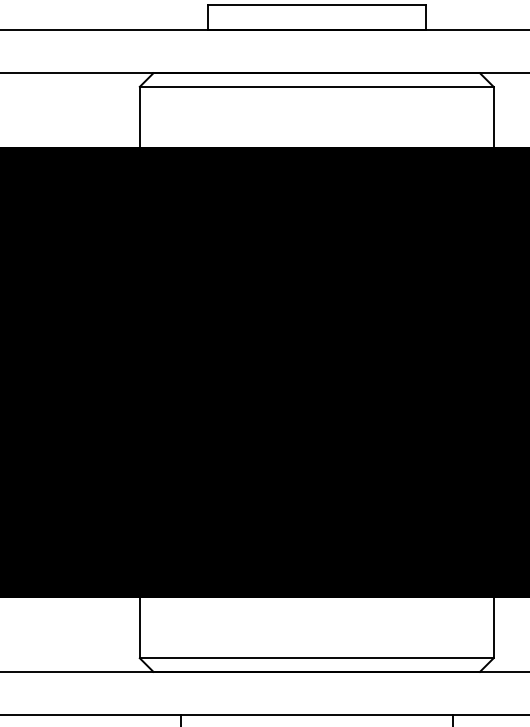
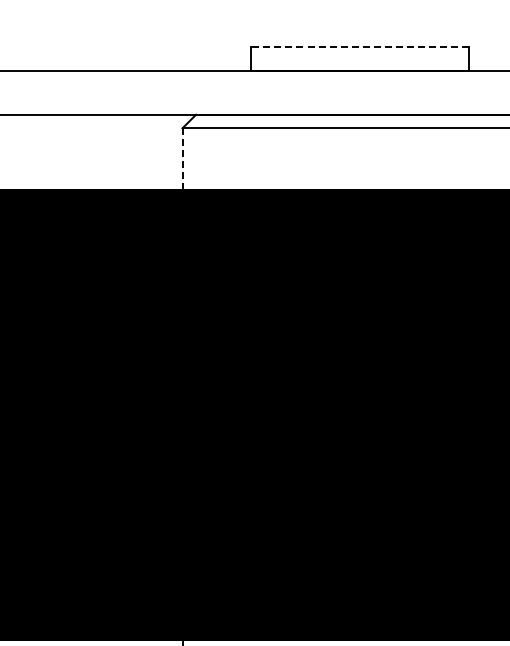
line: (316, 5) -> (359, 46), solid -> dashed
line: (139, 117) -> (182, 159), solid -> dashed

